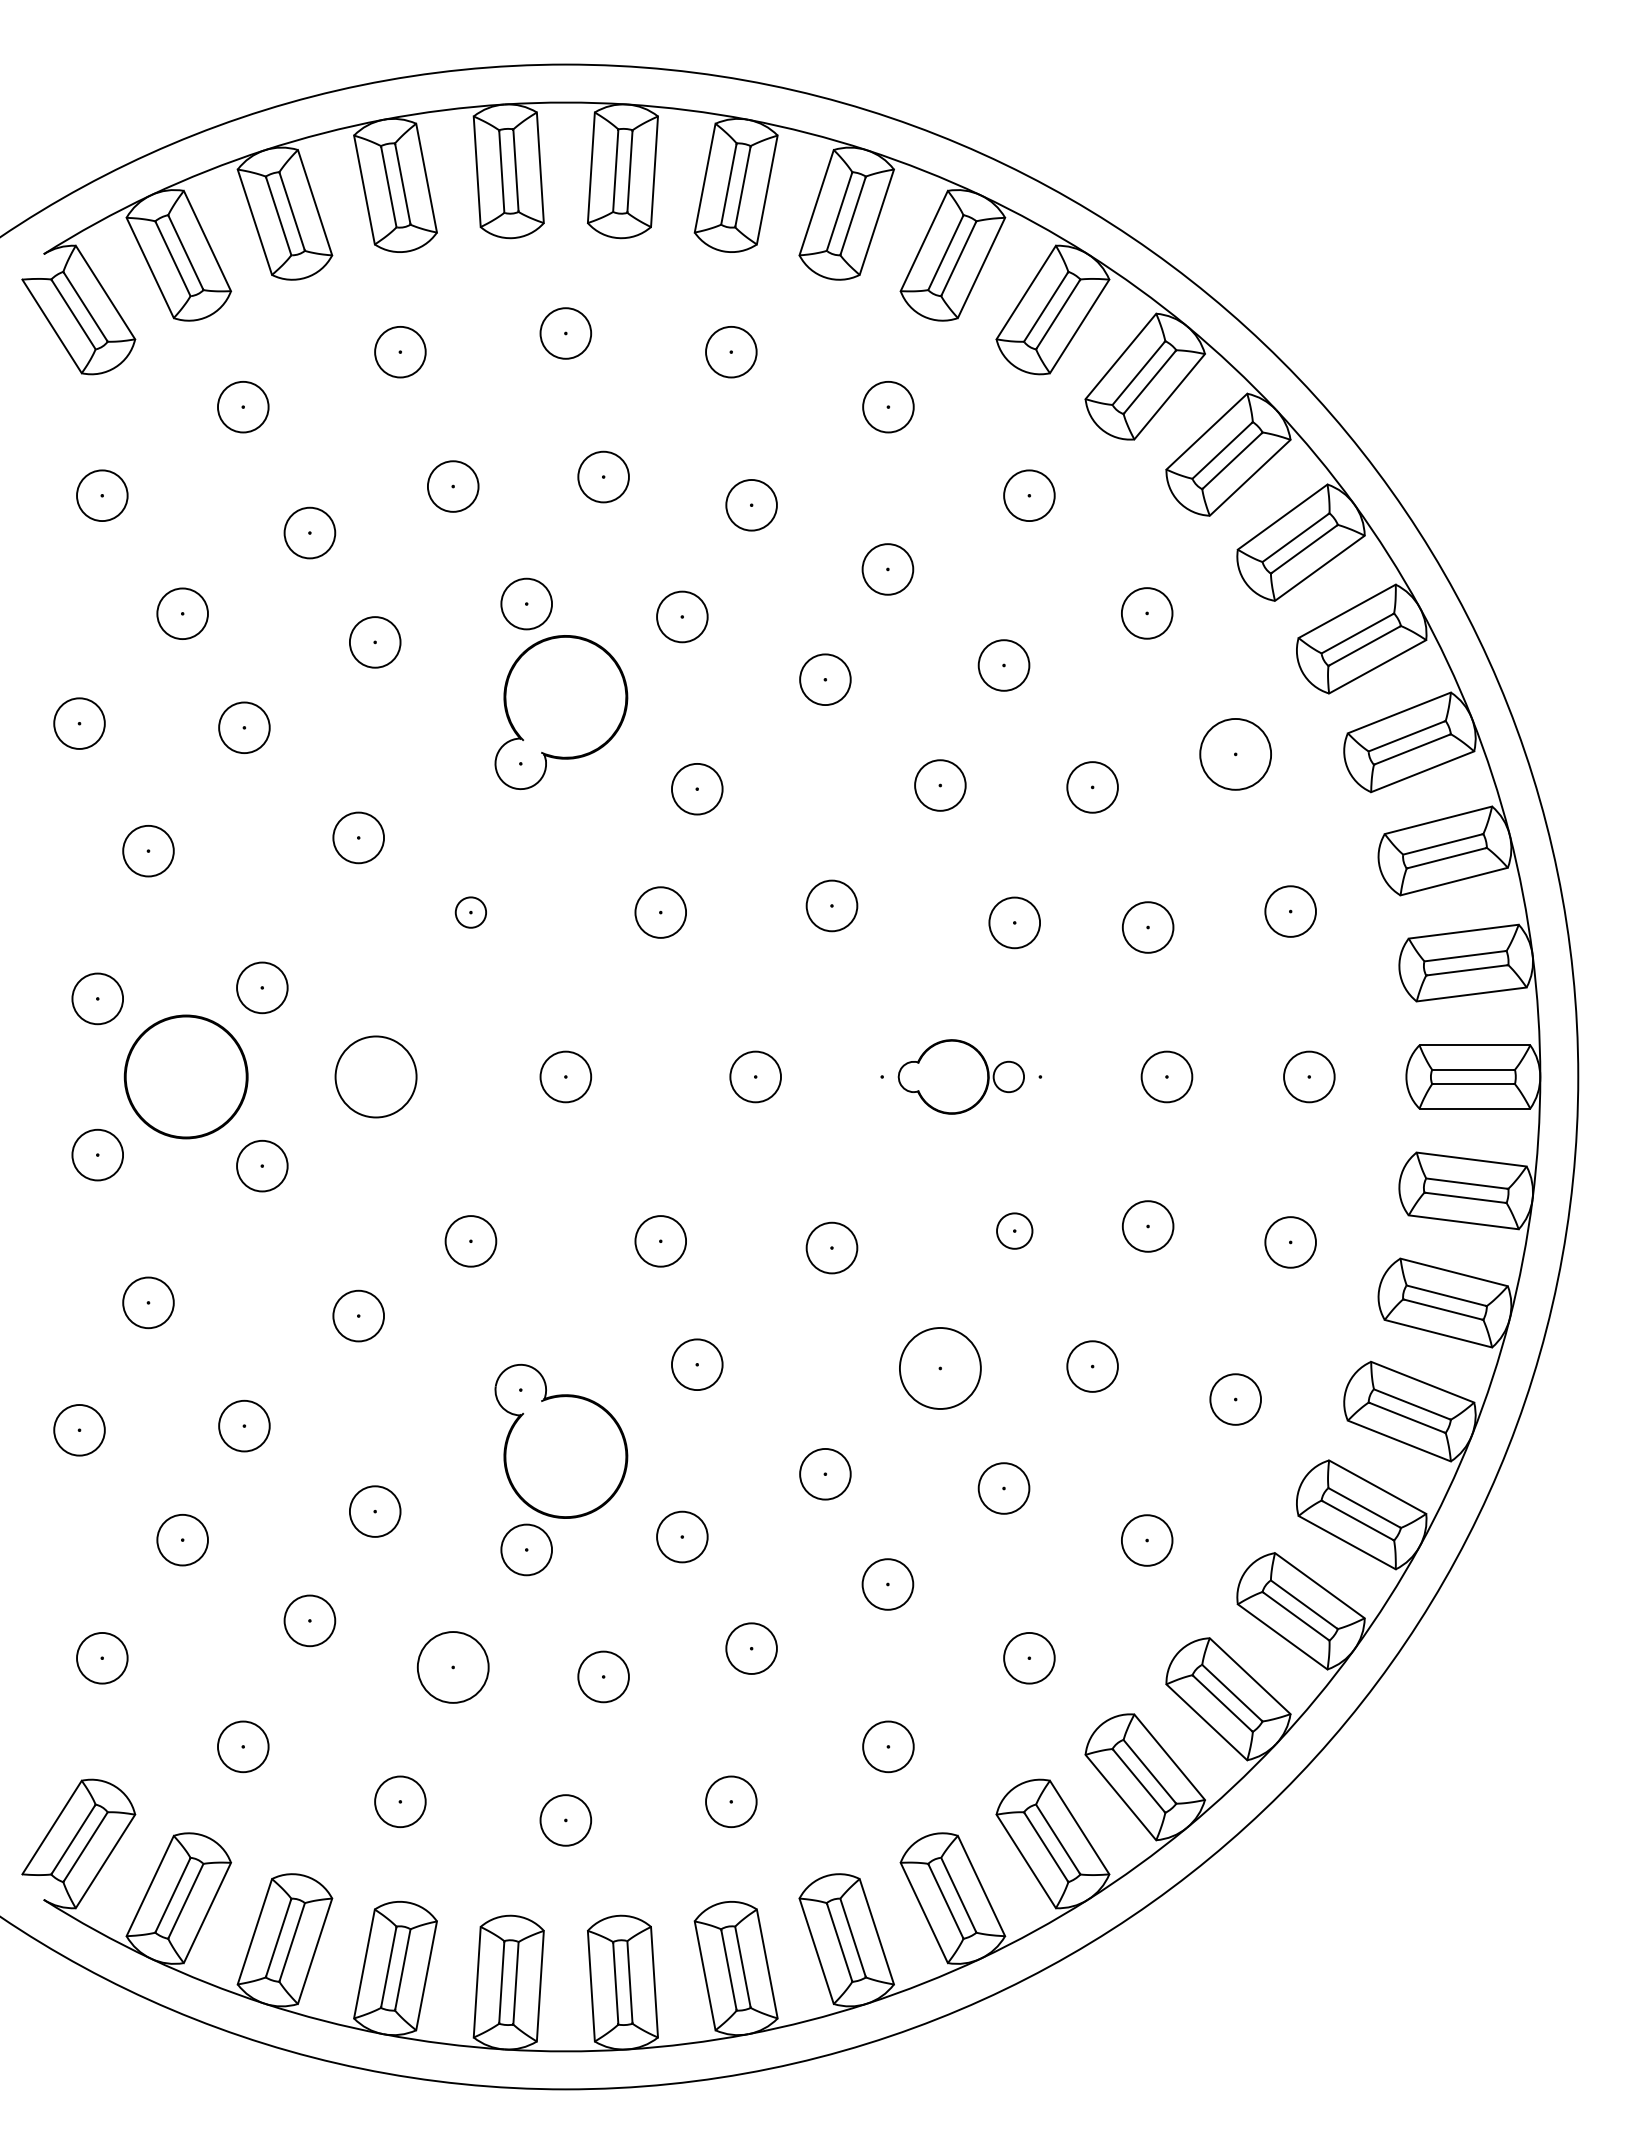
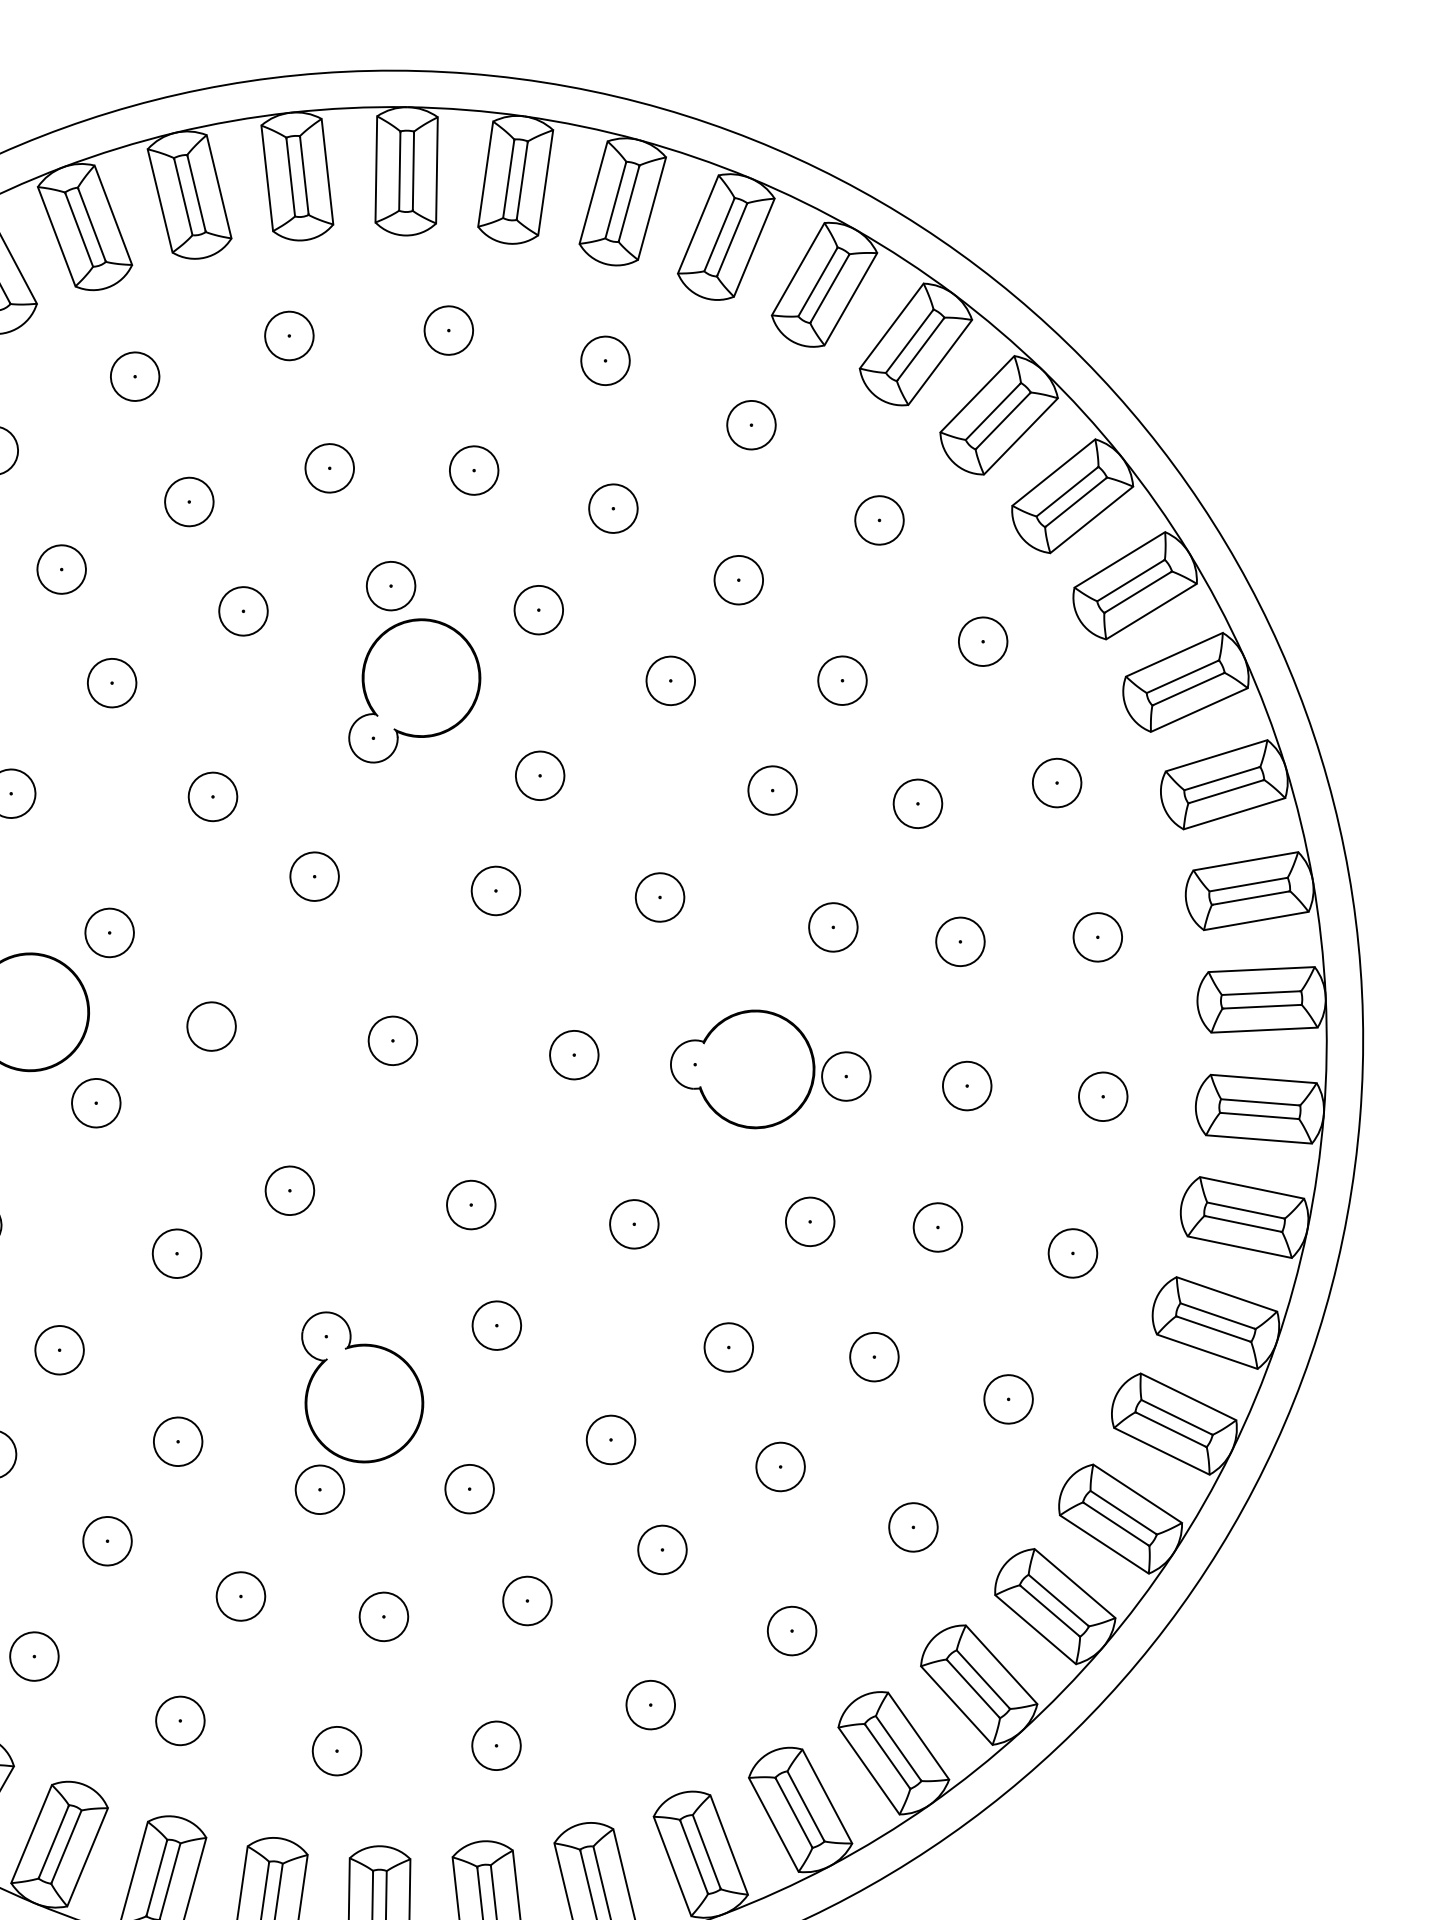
circle: (1235, 754) -> (1056, 783), size x0.71
circle: (470, 912) -> (314, 876), size x1.67
circle: (375, 1076) -> (211, 1026), size x0.62
part: (961, 1076) -> (770, 1070), size x1.67
circle: (1014, 1230) -> (810, 1221), size x1.43
circle: (940, 1368) -> (728, 1347), size x0.62
circle: (452, 1667) -> (240, 1596), size x0.71

